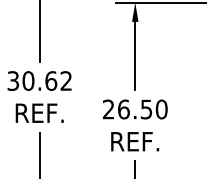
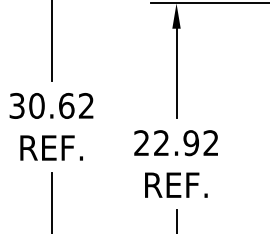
text: (142, 109) -> (186, 143), 26.50 -> 22.92

